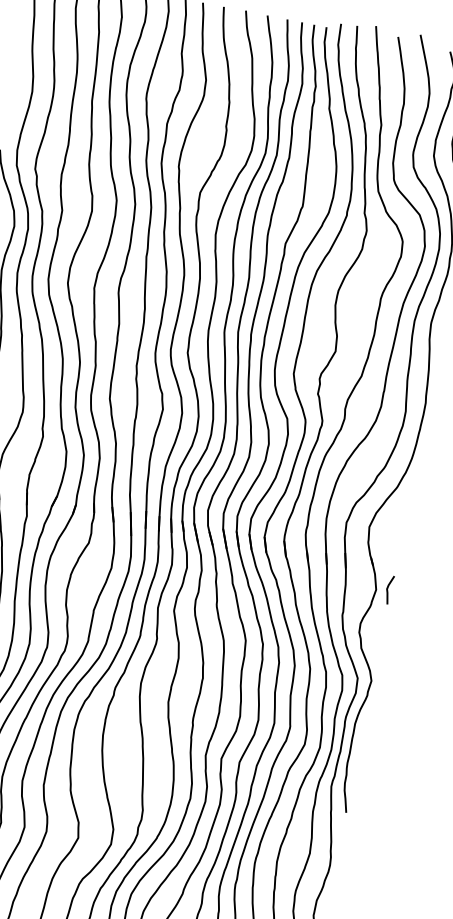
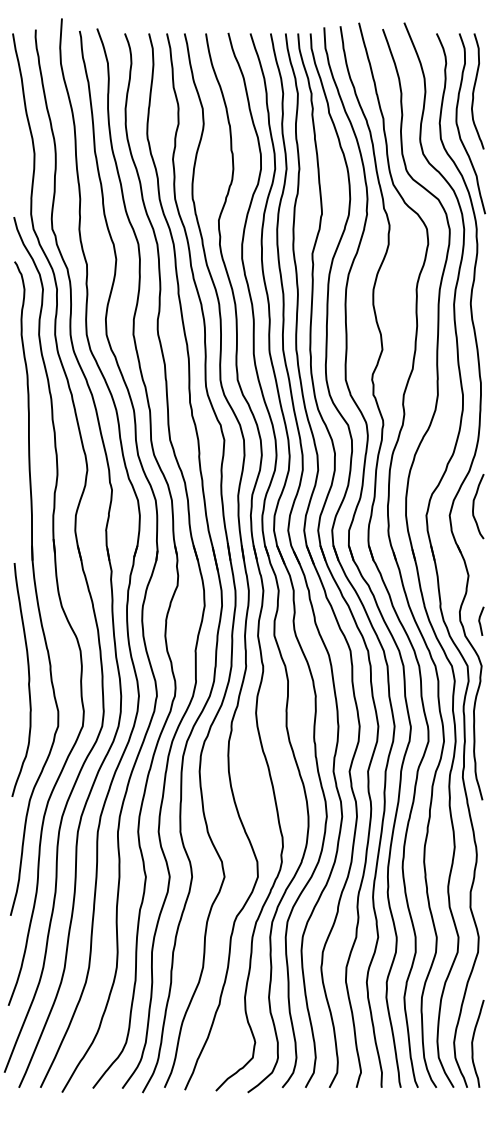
curve: (395, 523) -> (474, 506), added
line: (388, 588) -> (480, 620), moved

